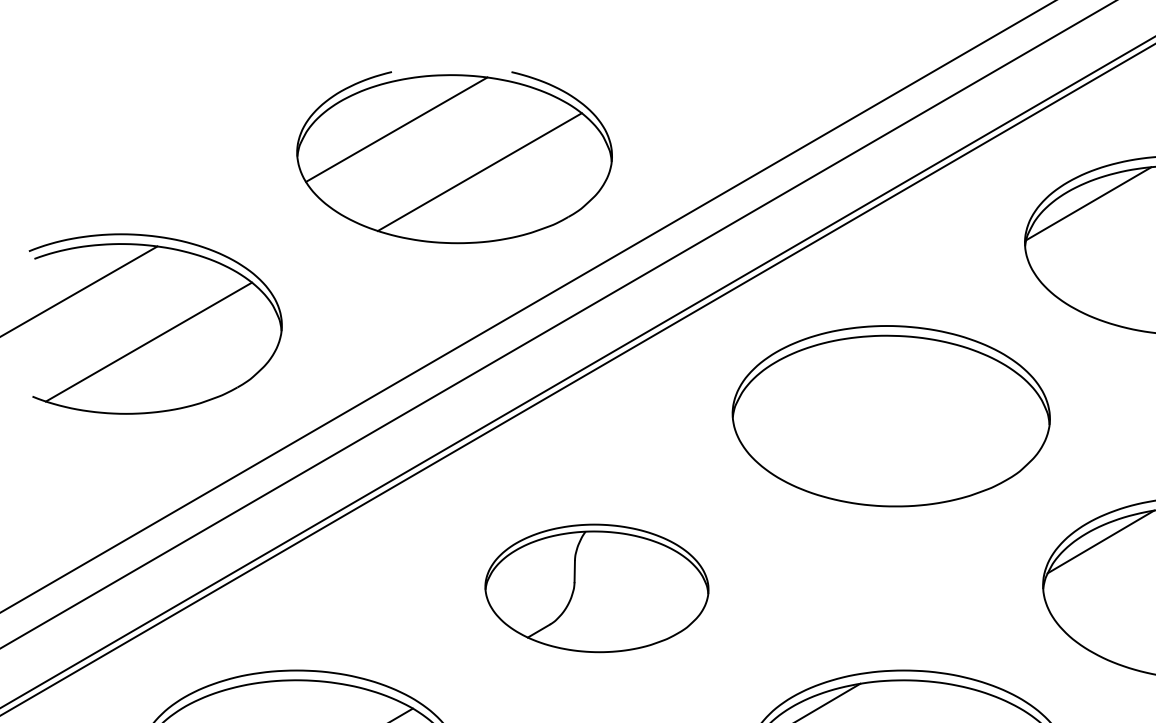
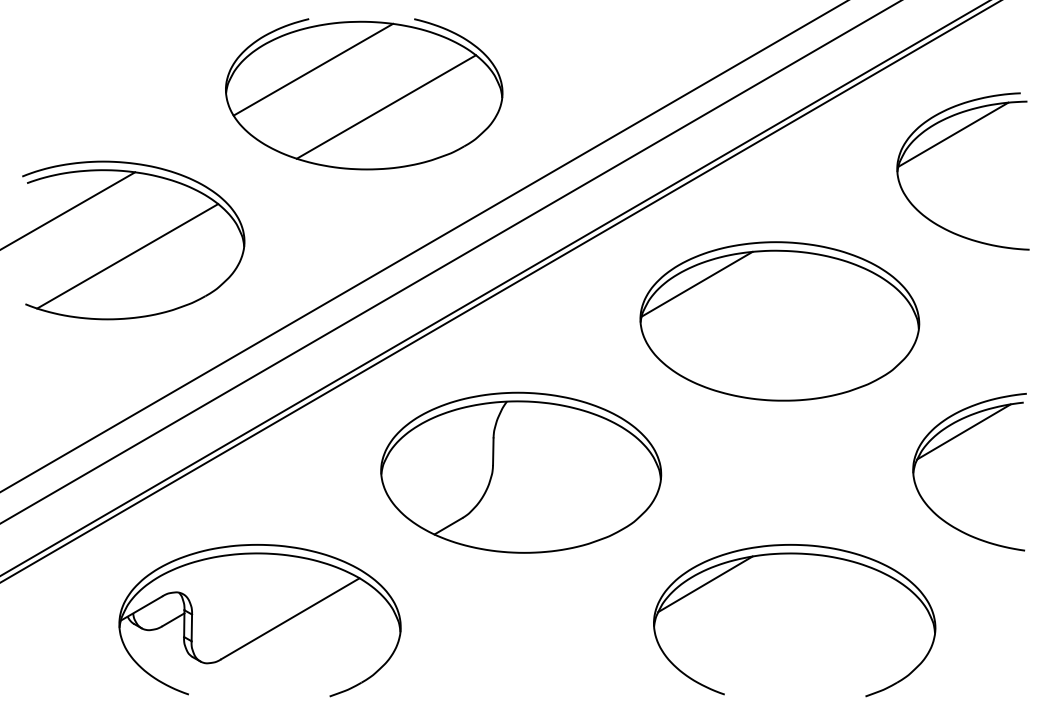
part: (454, 157) -> (364, 94), moved
line: (796, 373) -> (696, 283), added
part: (597, 588) -> (521, 472), size x1.43

